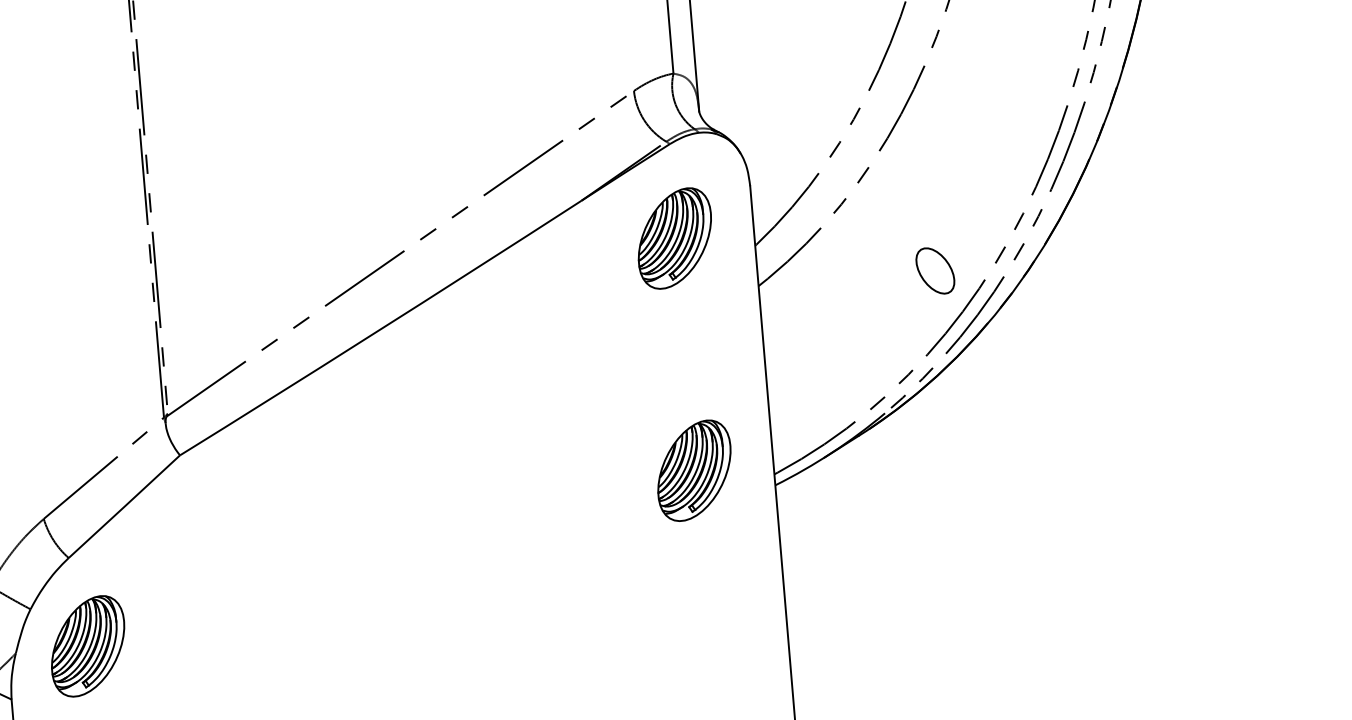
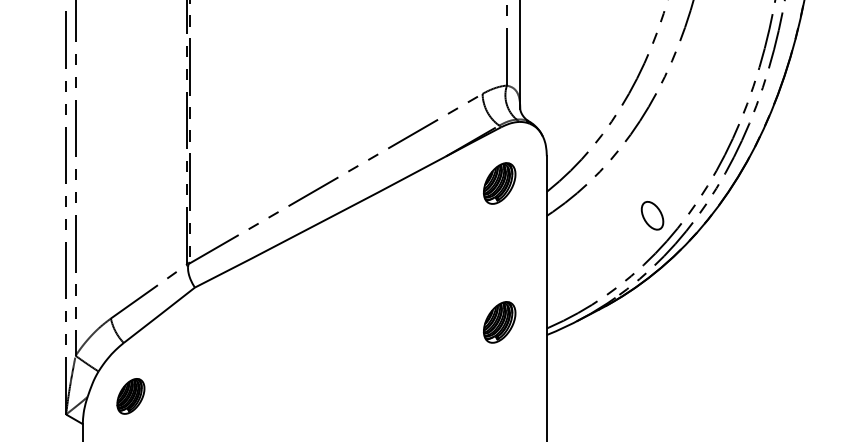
part: (674, 238) -> (499, 183), size x0.7
part: (694, 471) -> (499, 322), size x0.7
part: (87, 646) -> (130, 396), size x0.6

